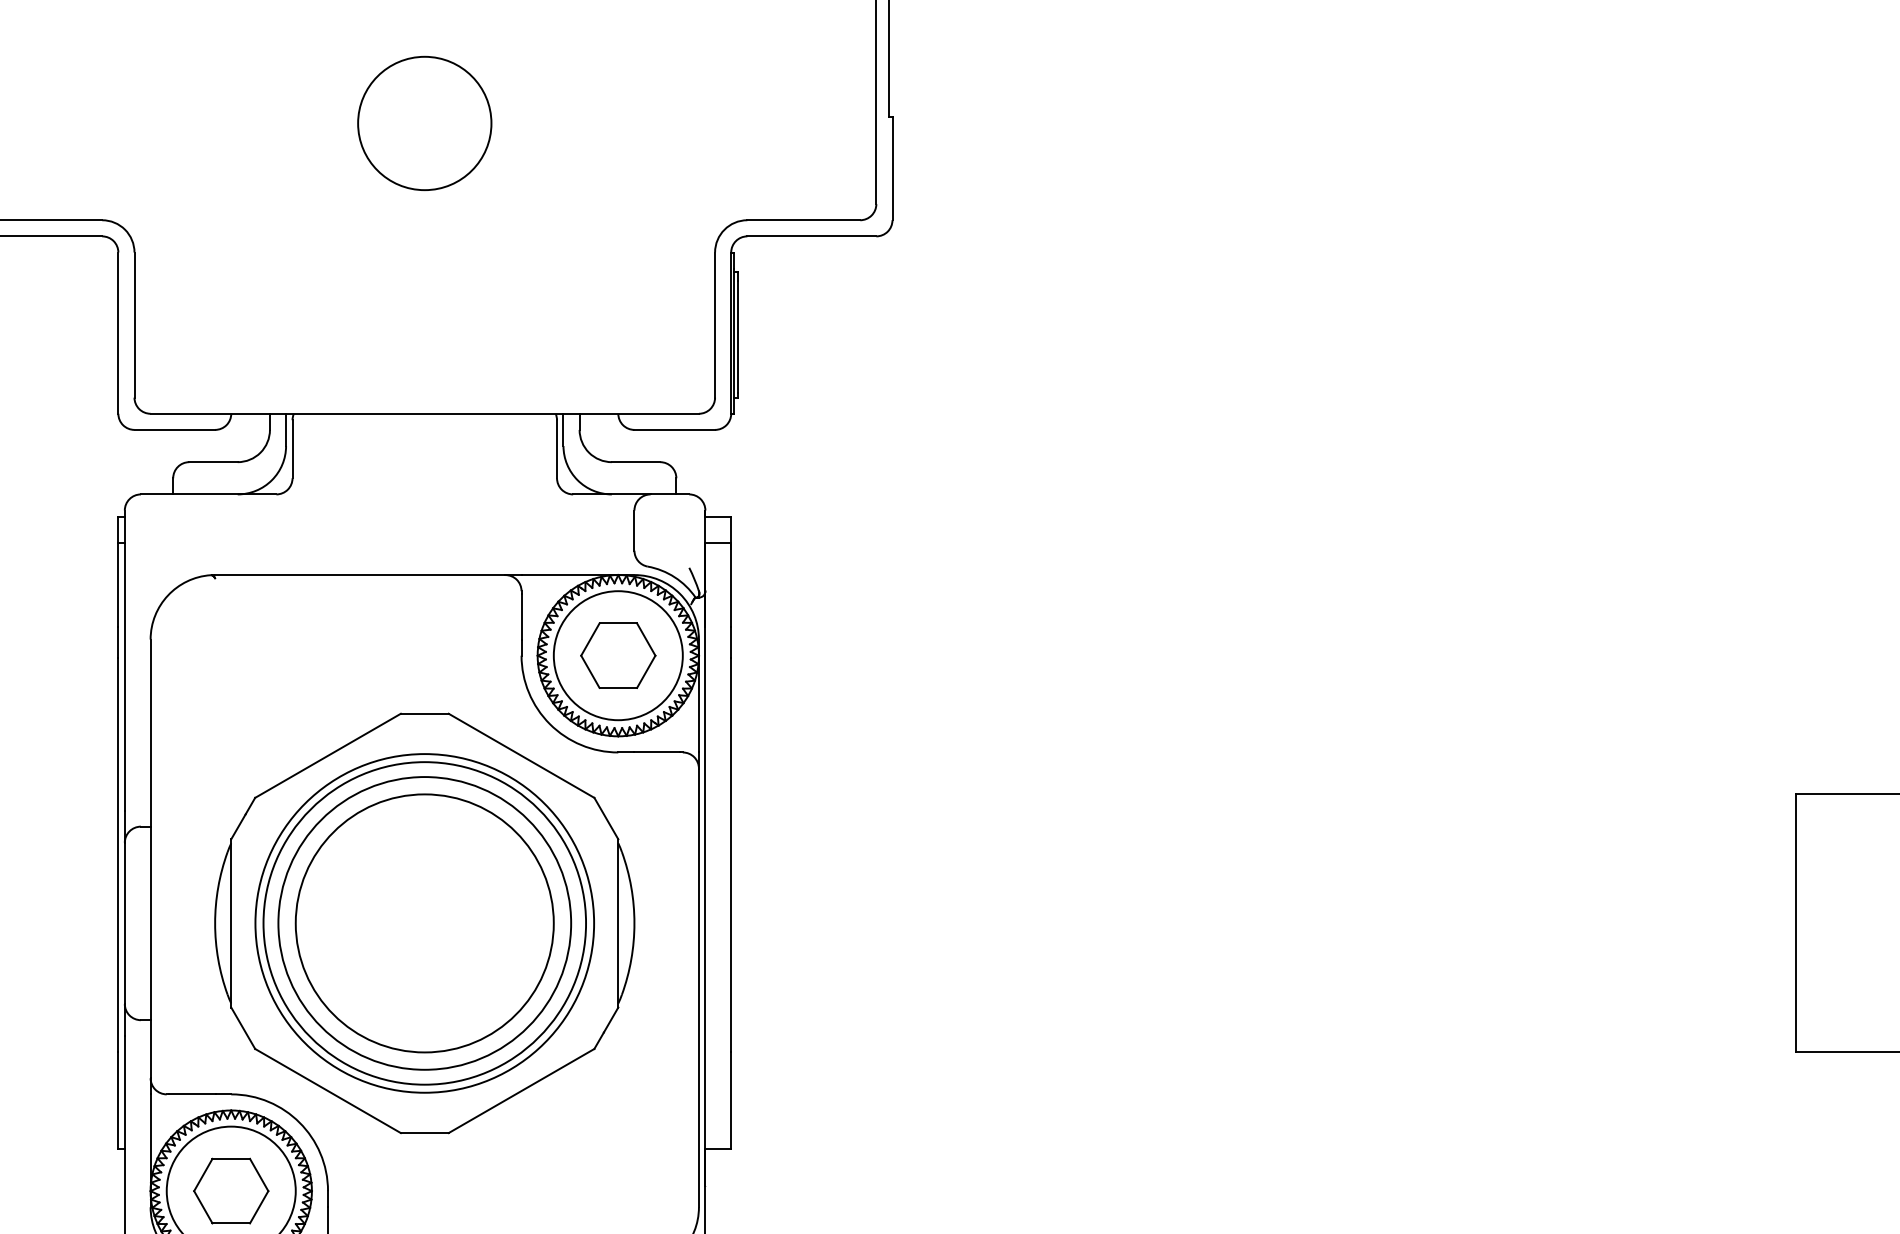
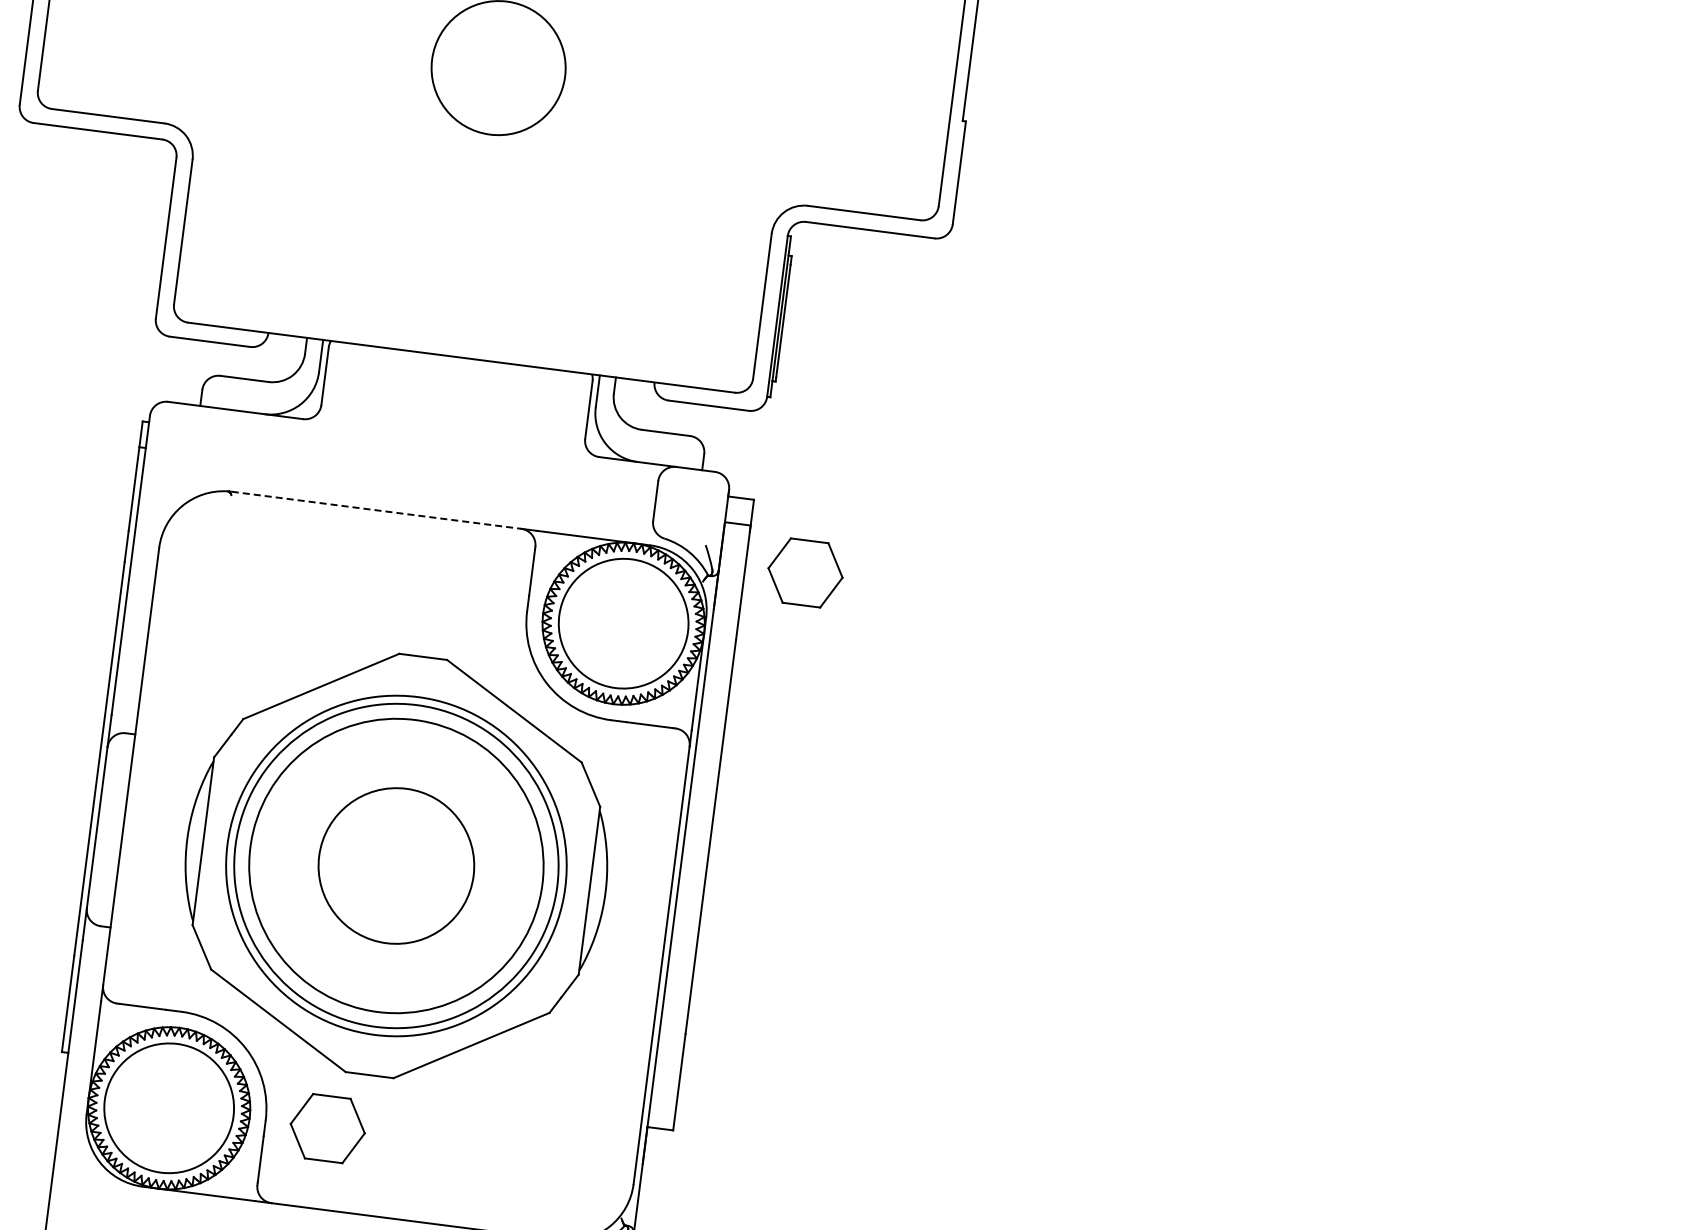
line: (360, 575) -> (376, 510), solid -> dashed
part: (618, 655) -> (805, 572), moved
circle: (424, 923) -> (396, 866), size x0.6
part: (231, 1190) -> (328, 1128), moved

